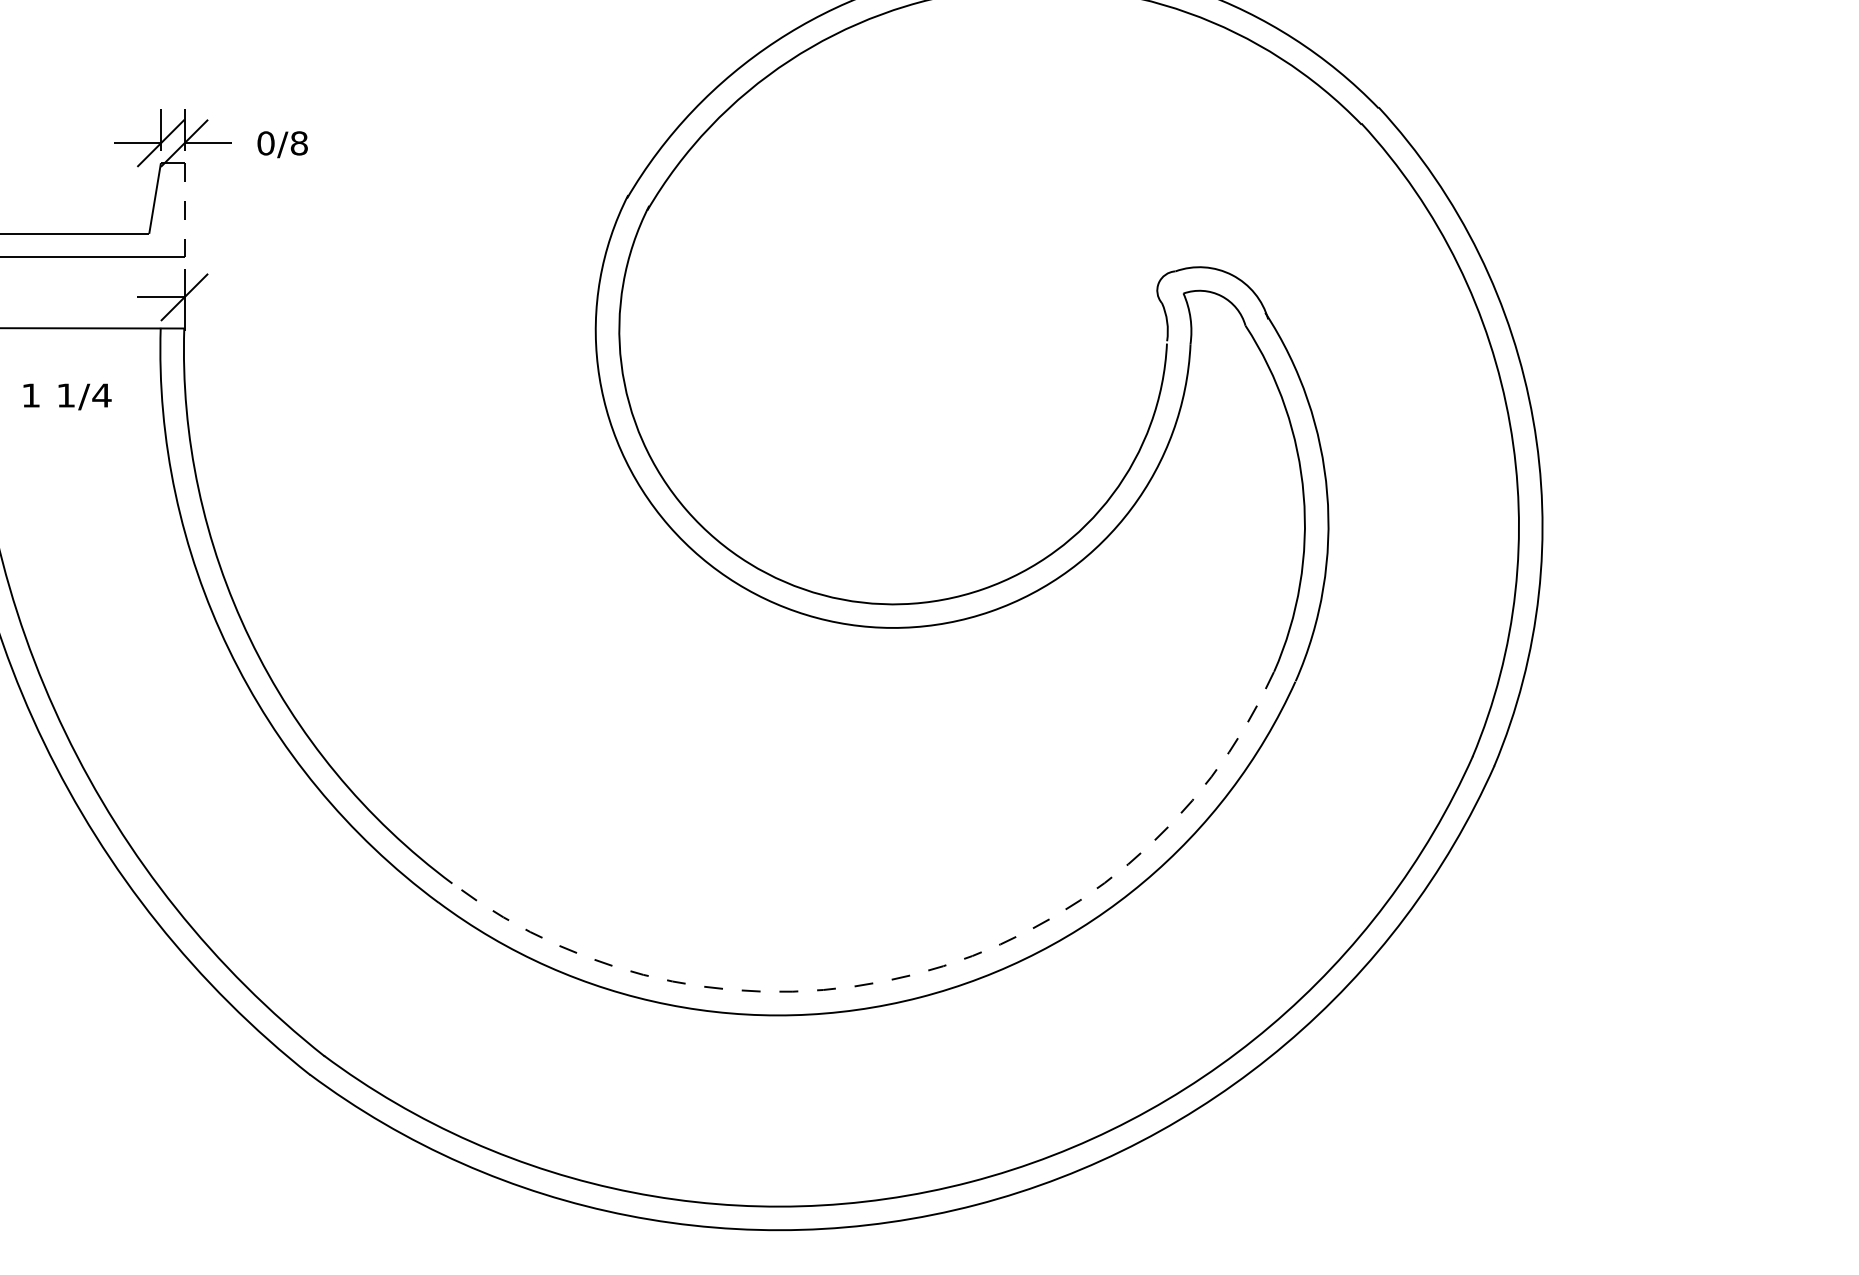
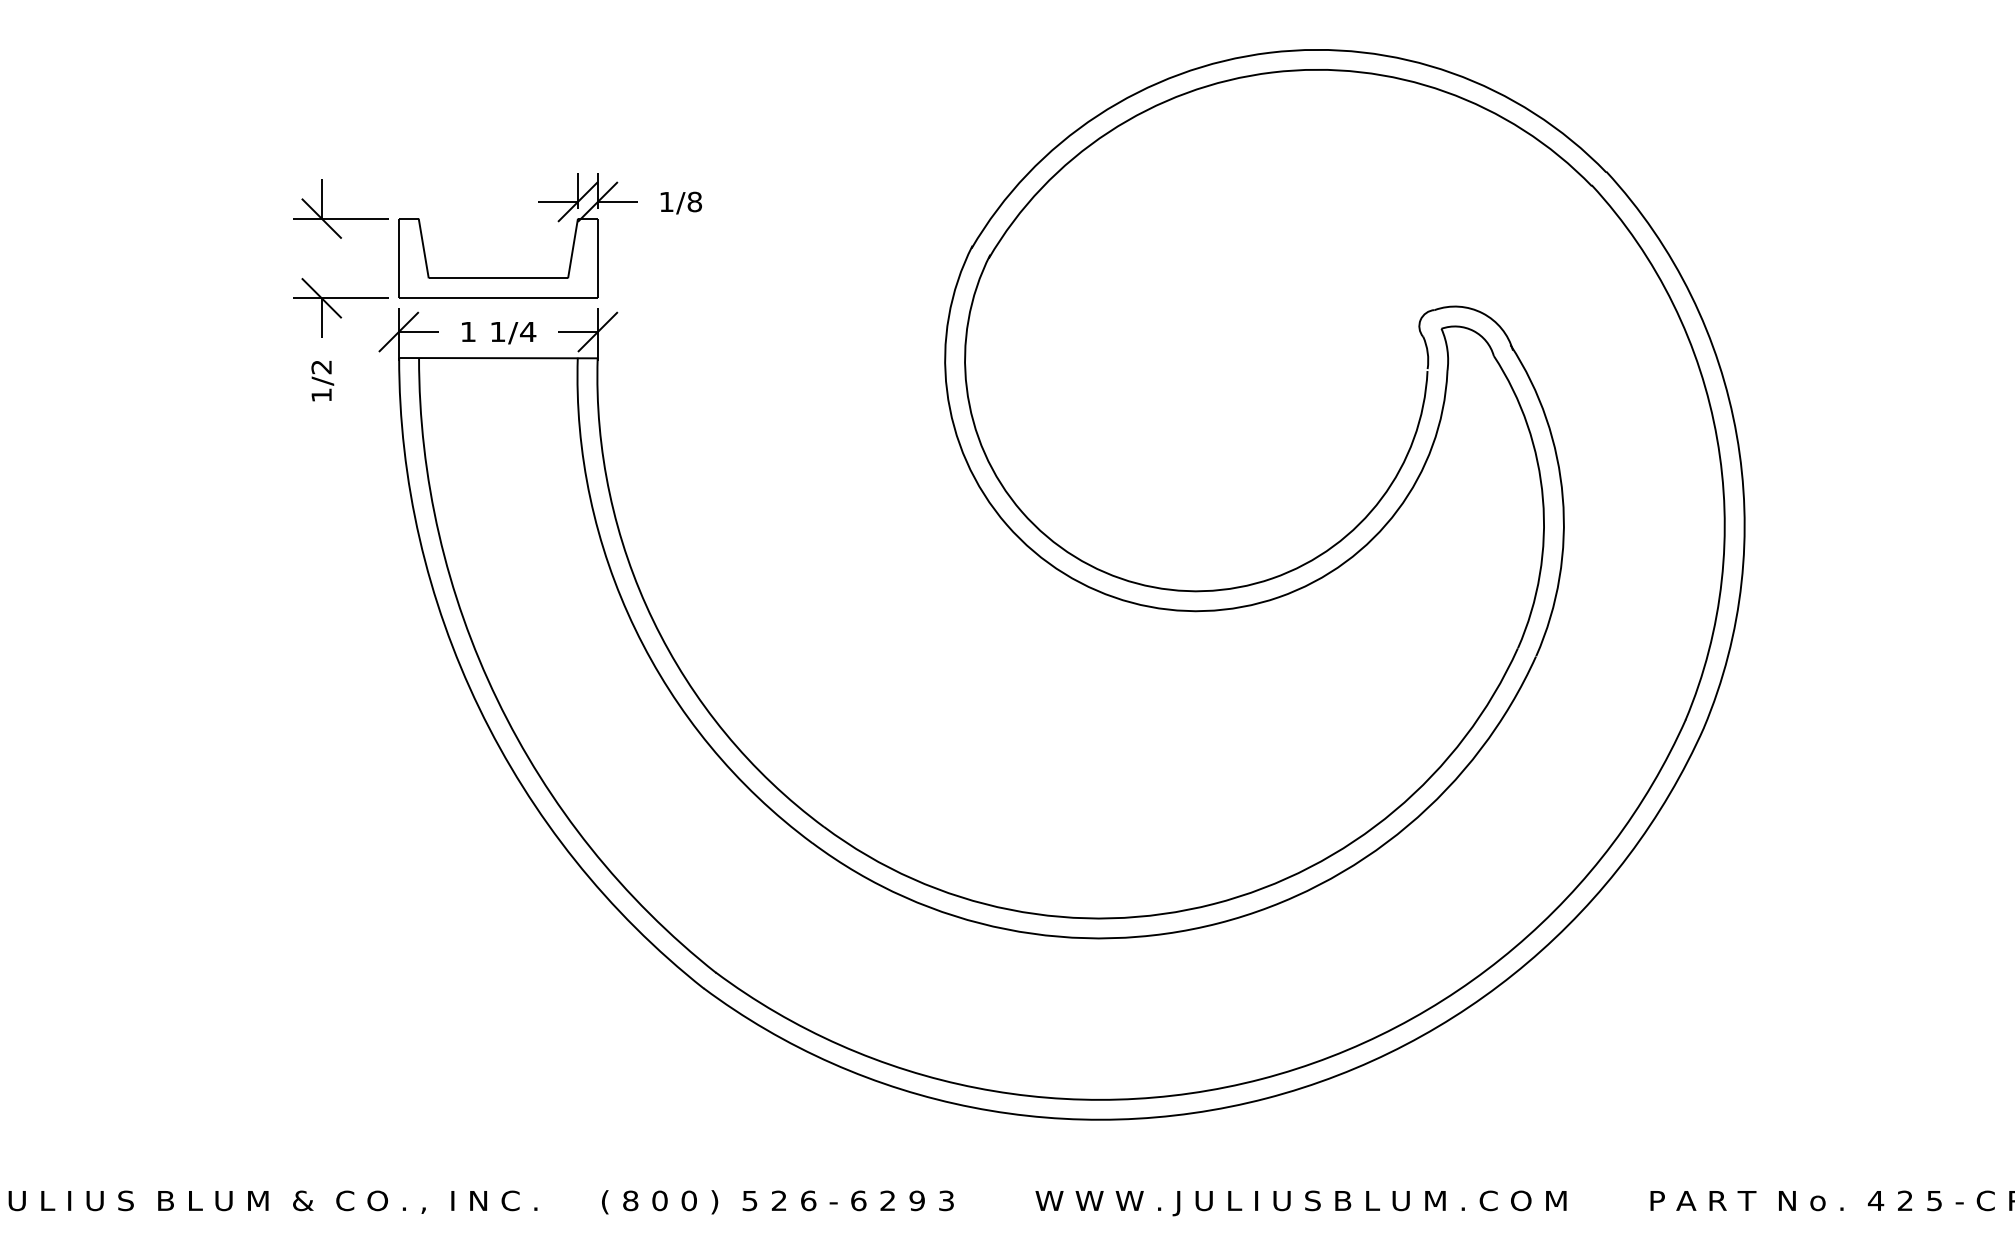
text: (265, 142) -> (666, 201), 0/8 -> 1/8
line: (184, 210) -> (597, 258), dashed -> solid
text: (68, 397) -> (499, 333), moved
arc: (913, 975) -> (1213, 904), dashed -> solid

